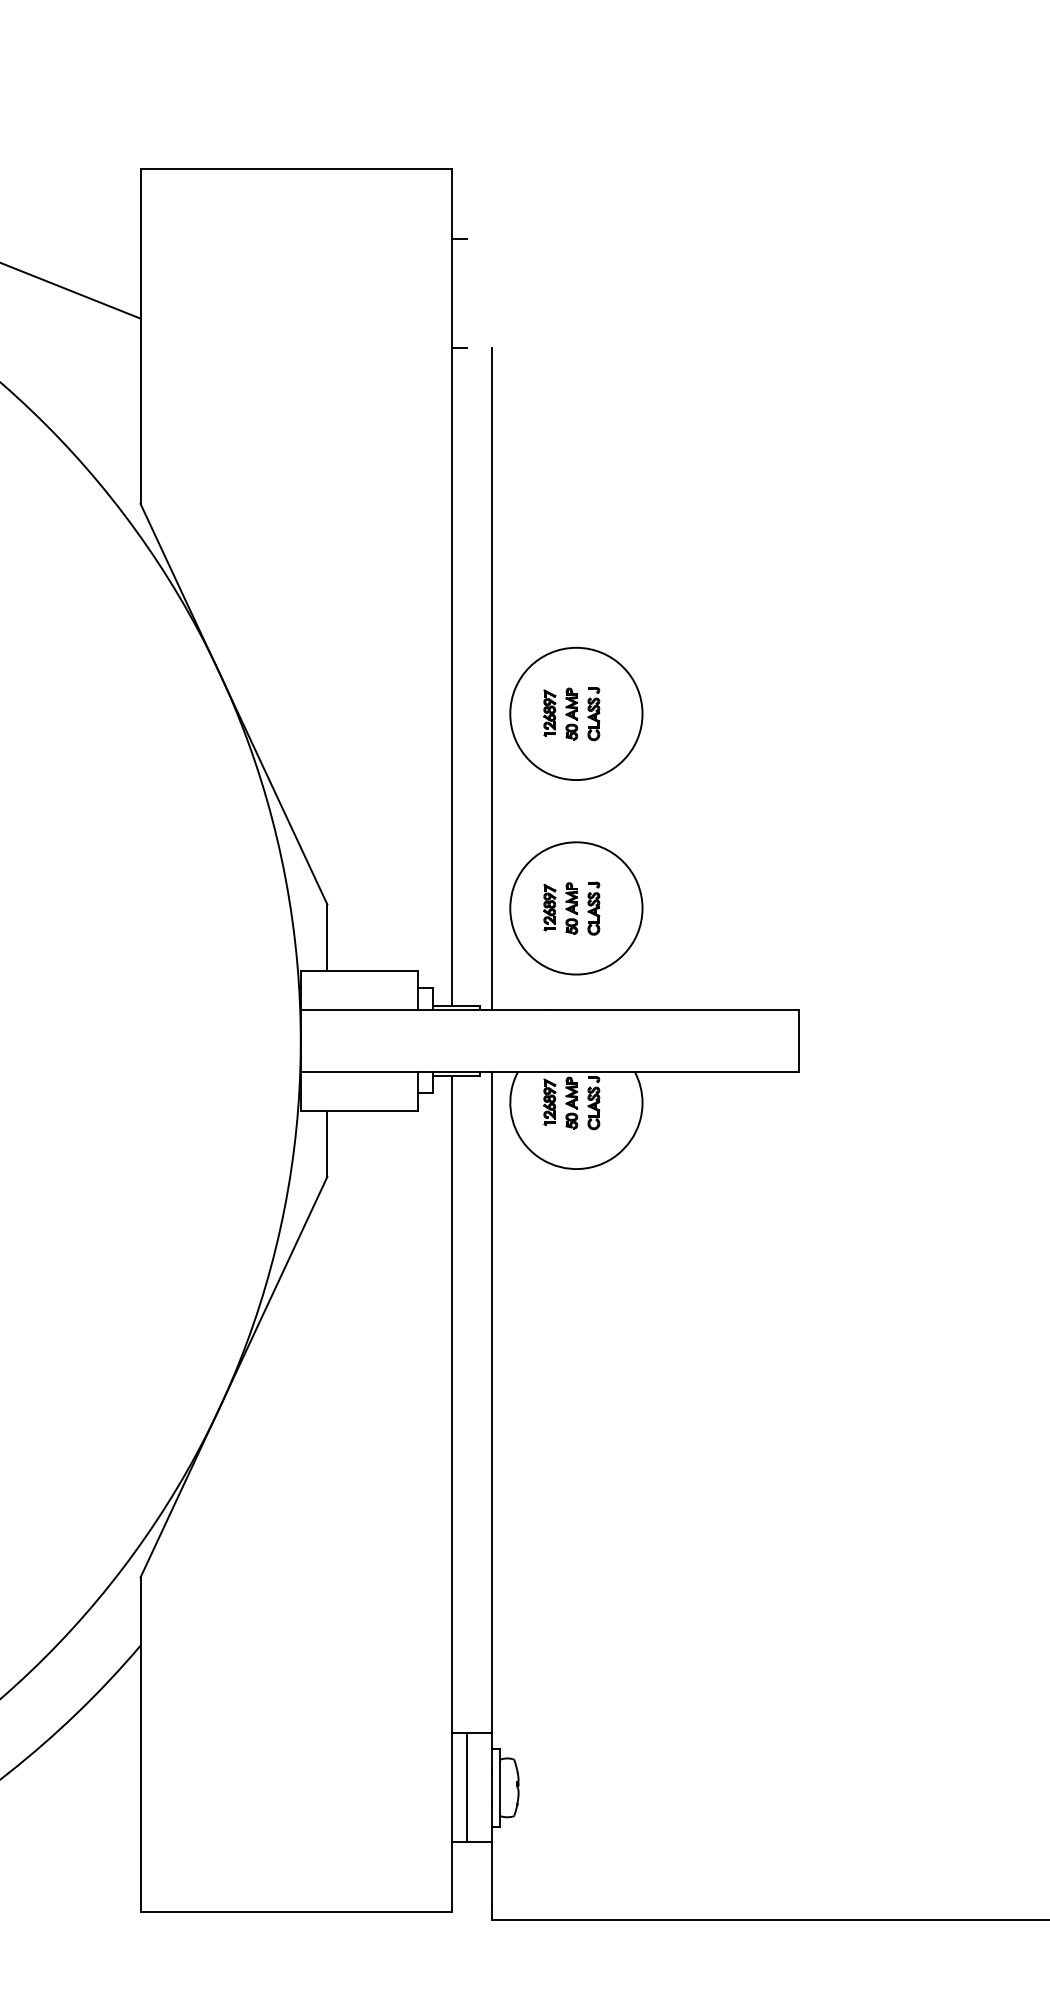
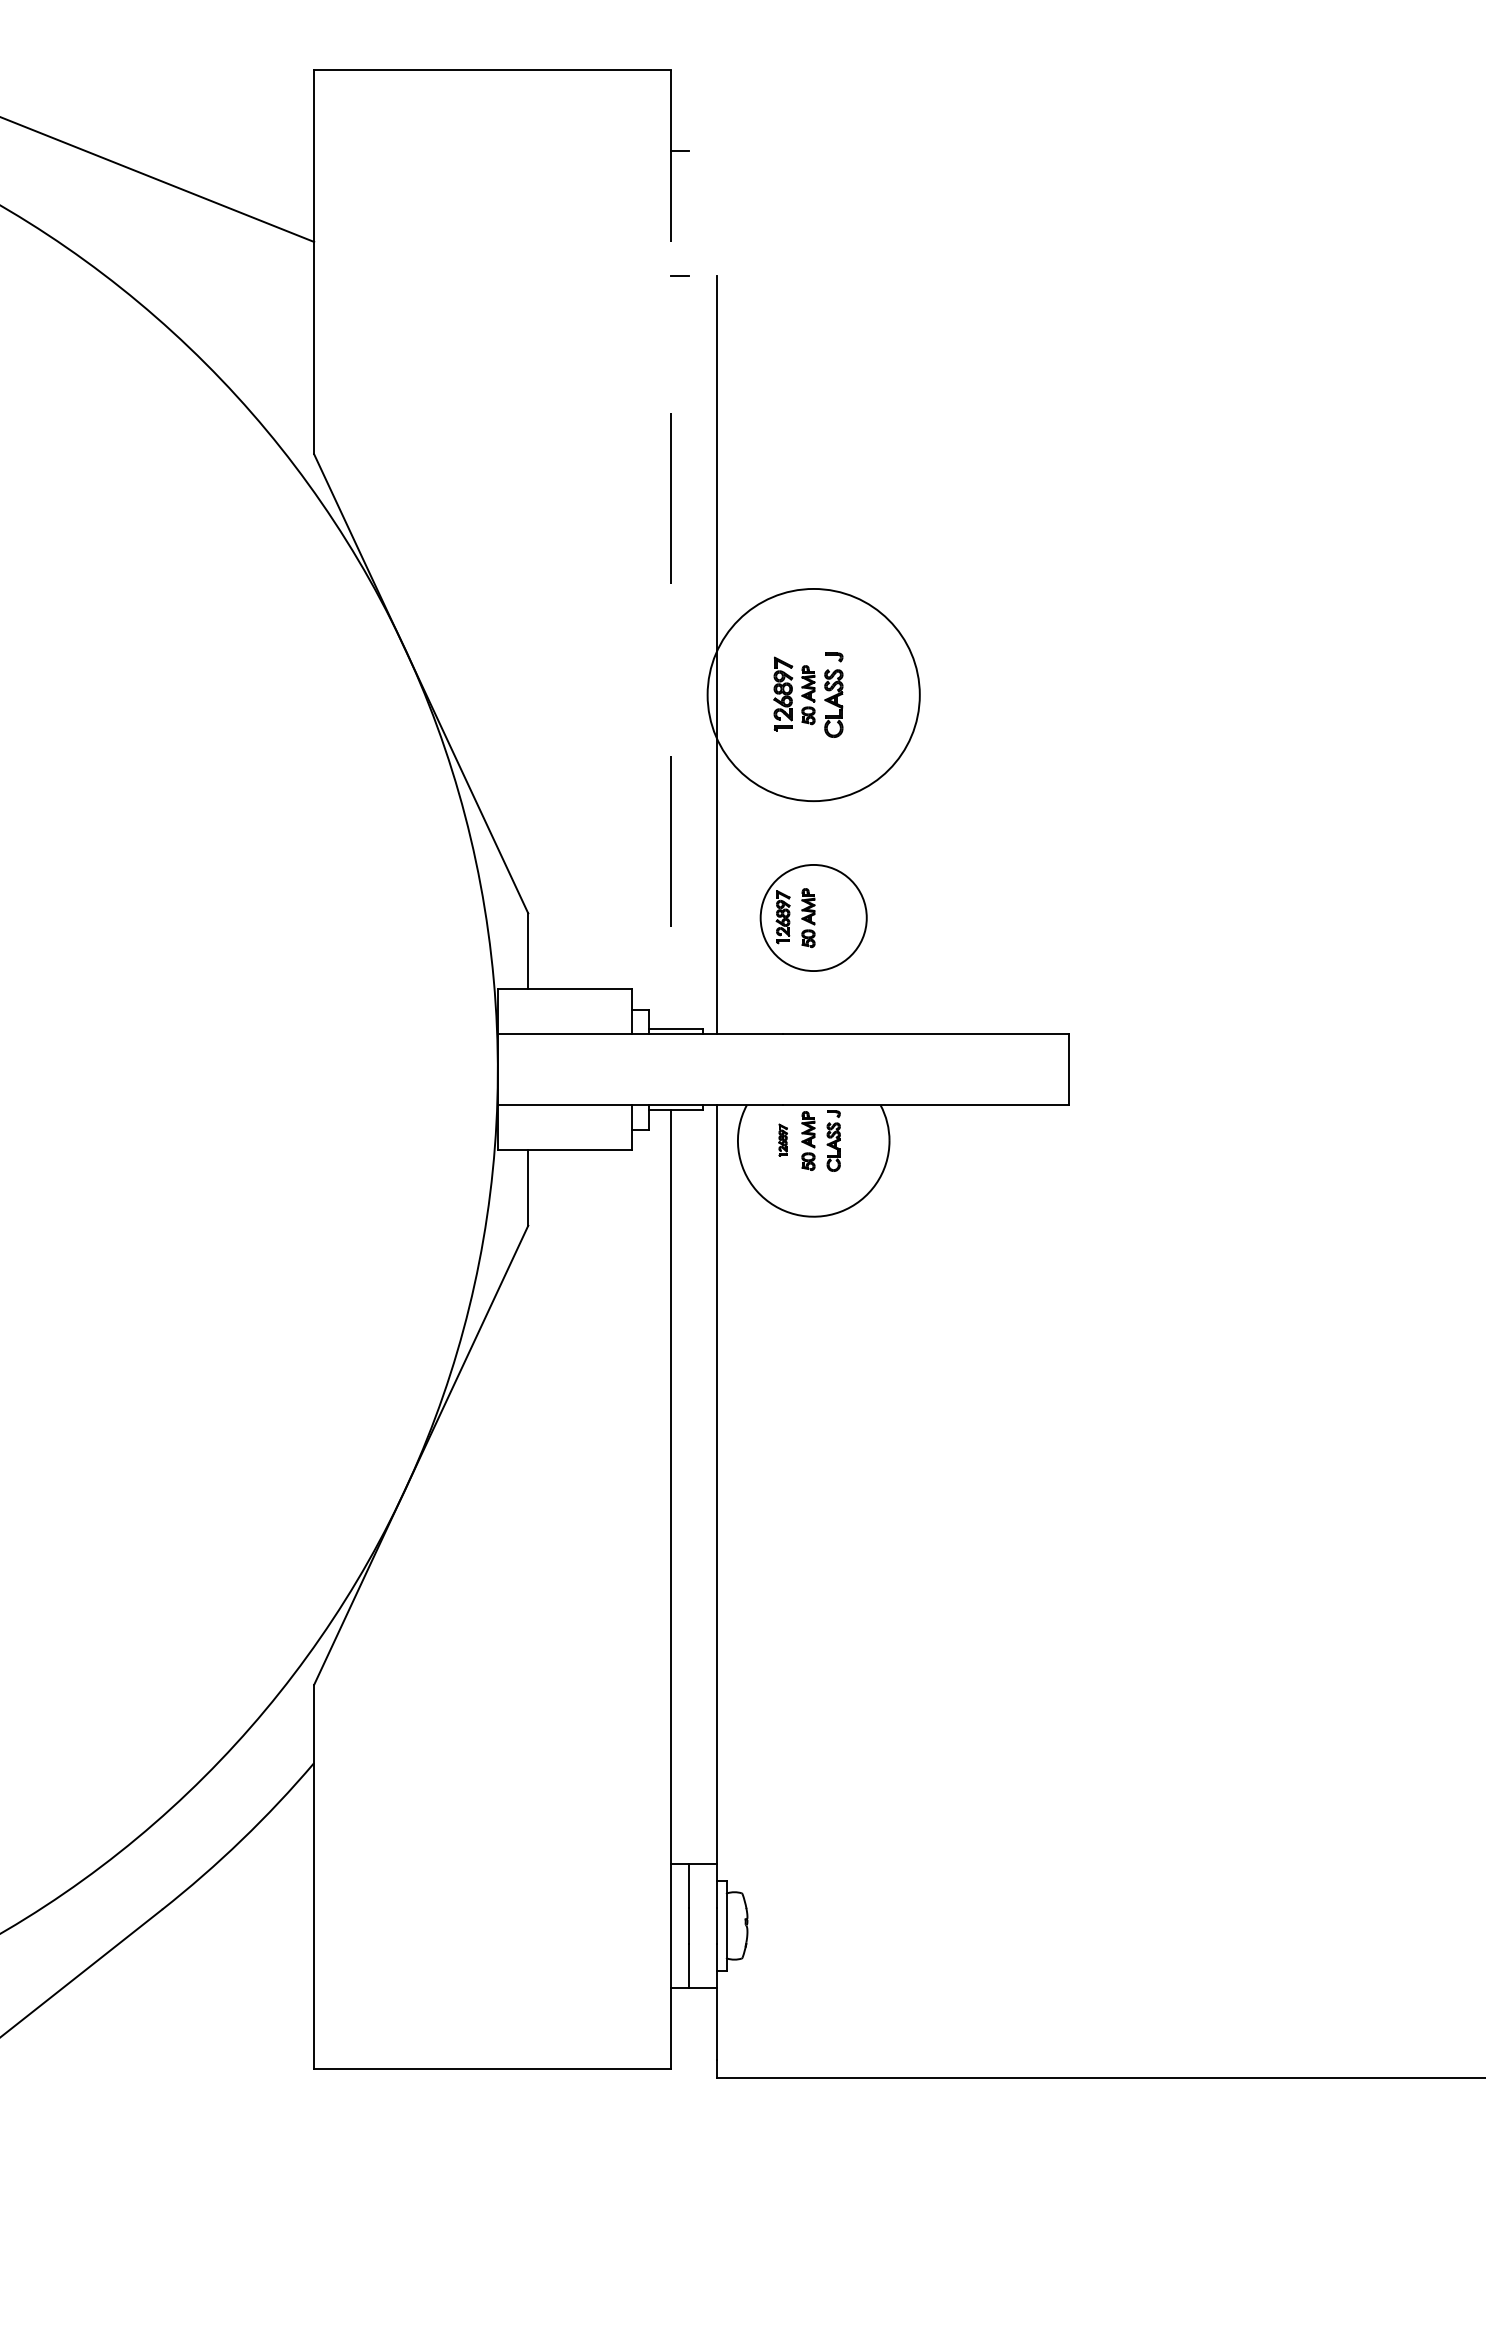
line: (452, 587) -> (671, 550), solid -> dashed
part: (549, 713) -> (782, 694), size x1.4
circle: (576, 713) -> (813, 694), size x1.4
part: (593, 714) -> (833, 695), size x1.4
circle: (576, 908) -> (813, 917), size x0.7
part: (593, 908) -> (833, 917), removed
part: (549, 1102) -> (782, 1140), size x0.6

